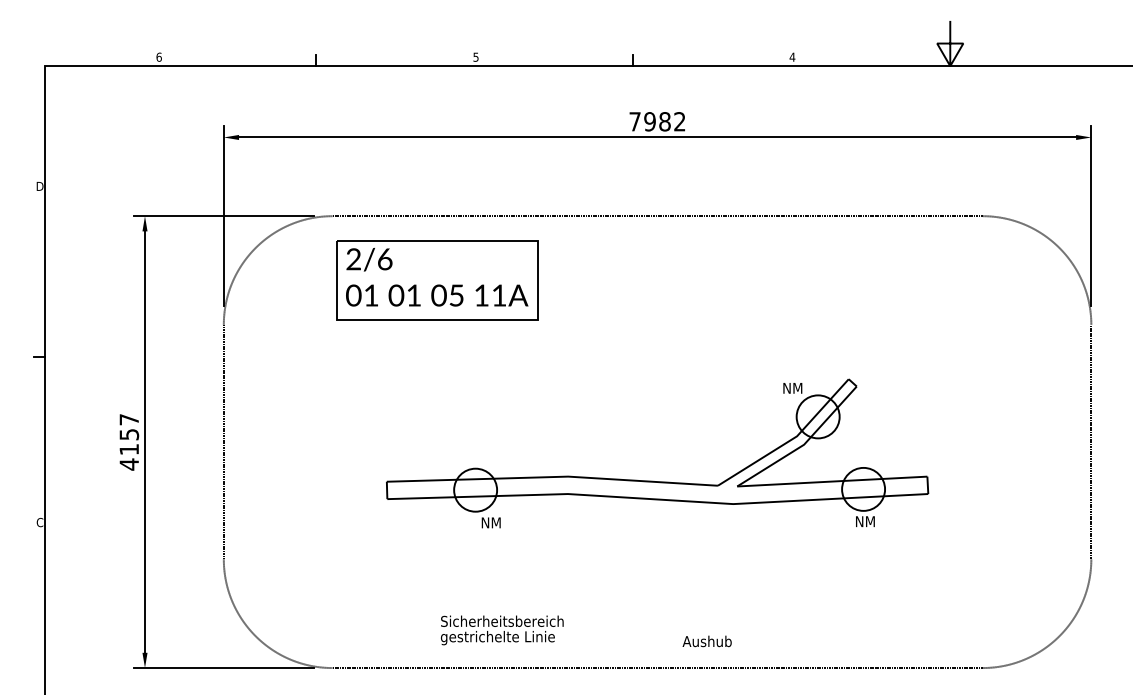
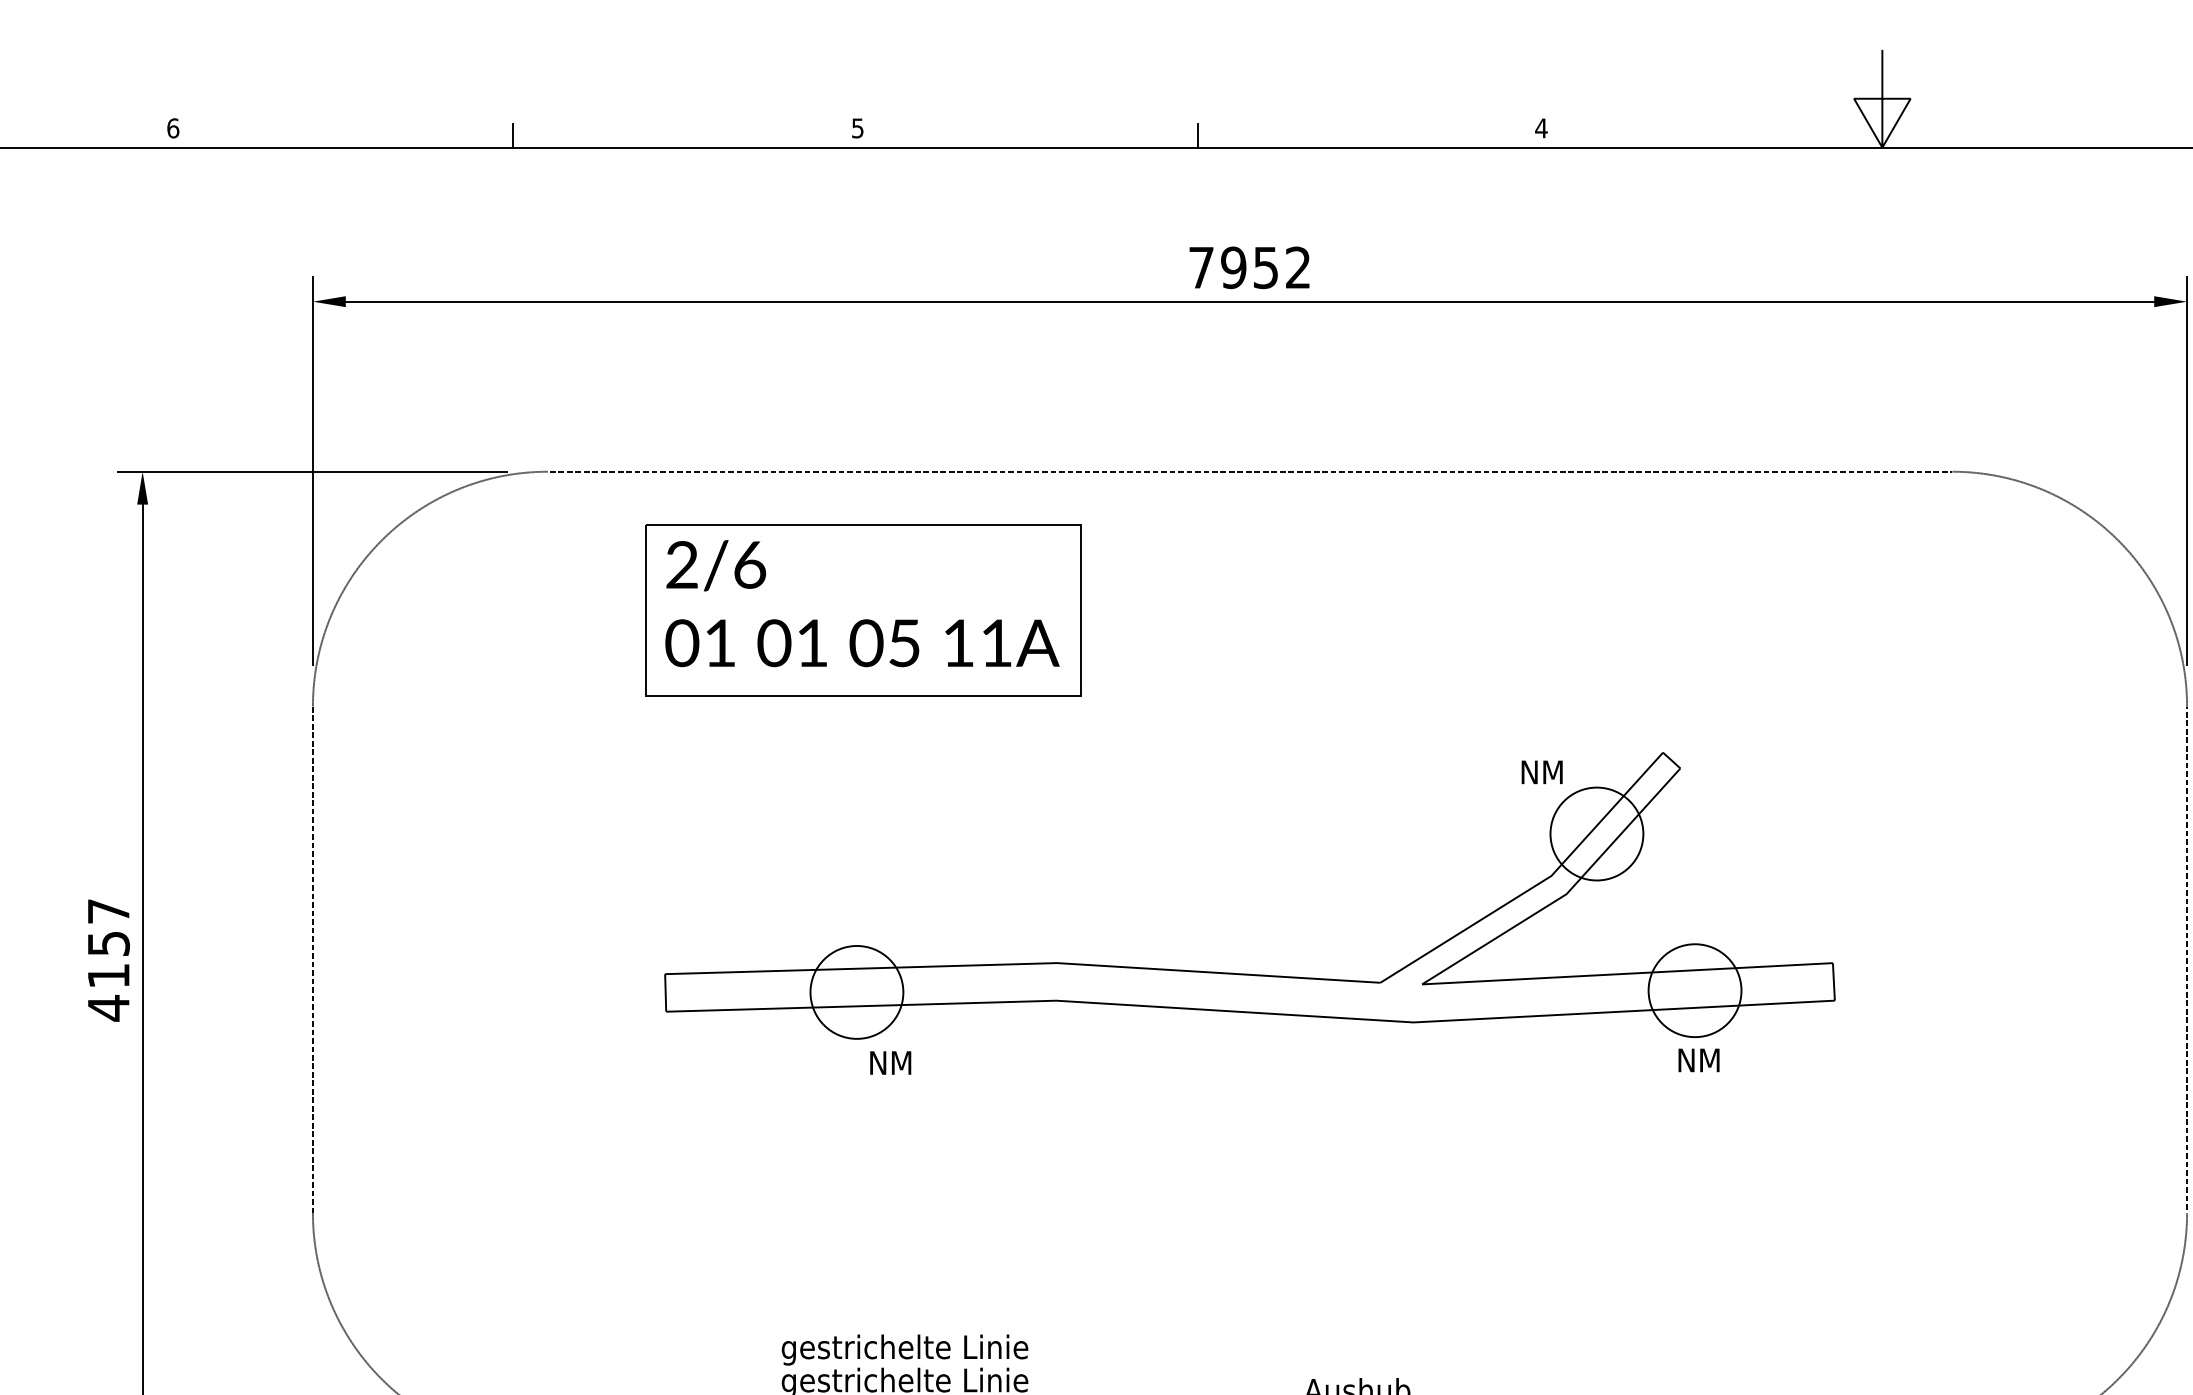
text: (664, 121) -> (1264, 267), 7982 -> 7952
part: (437, 280) -> (863, 610), moved
part: (653, 480) -> (1241, 971), moved
text: (501, 622) -> (912, 1349), Sicherheitsbereich -> gestrichelte Linie

